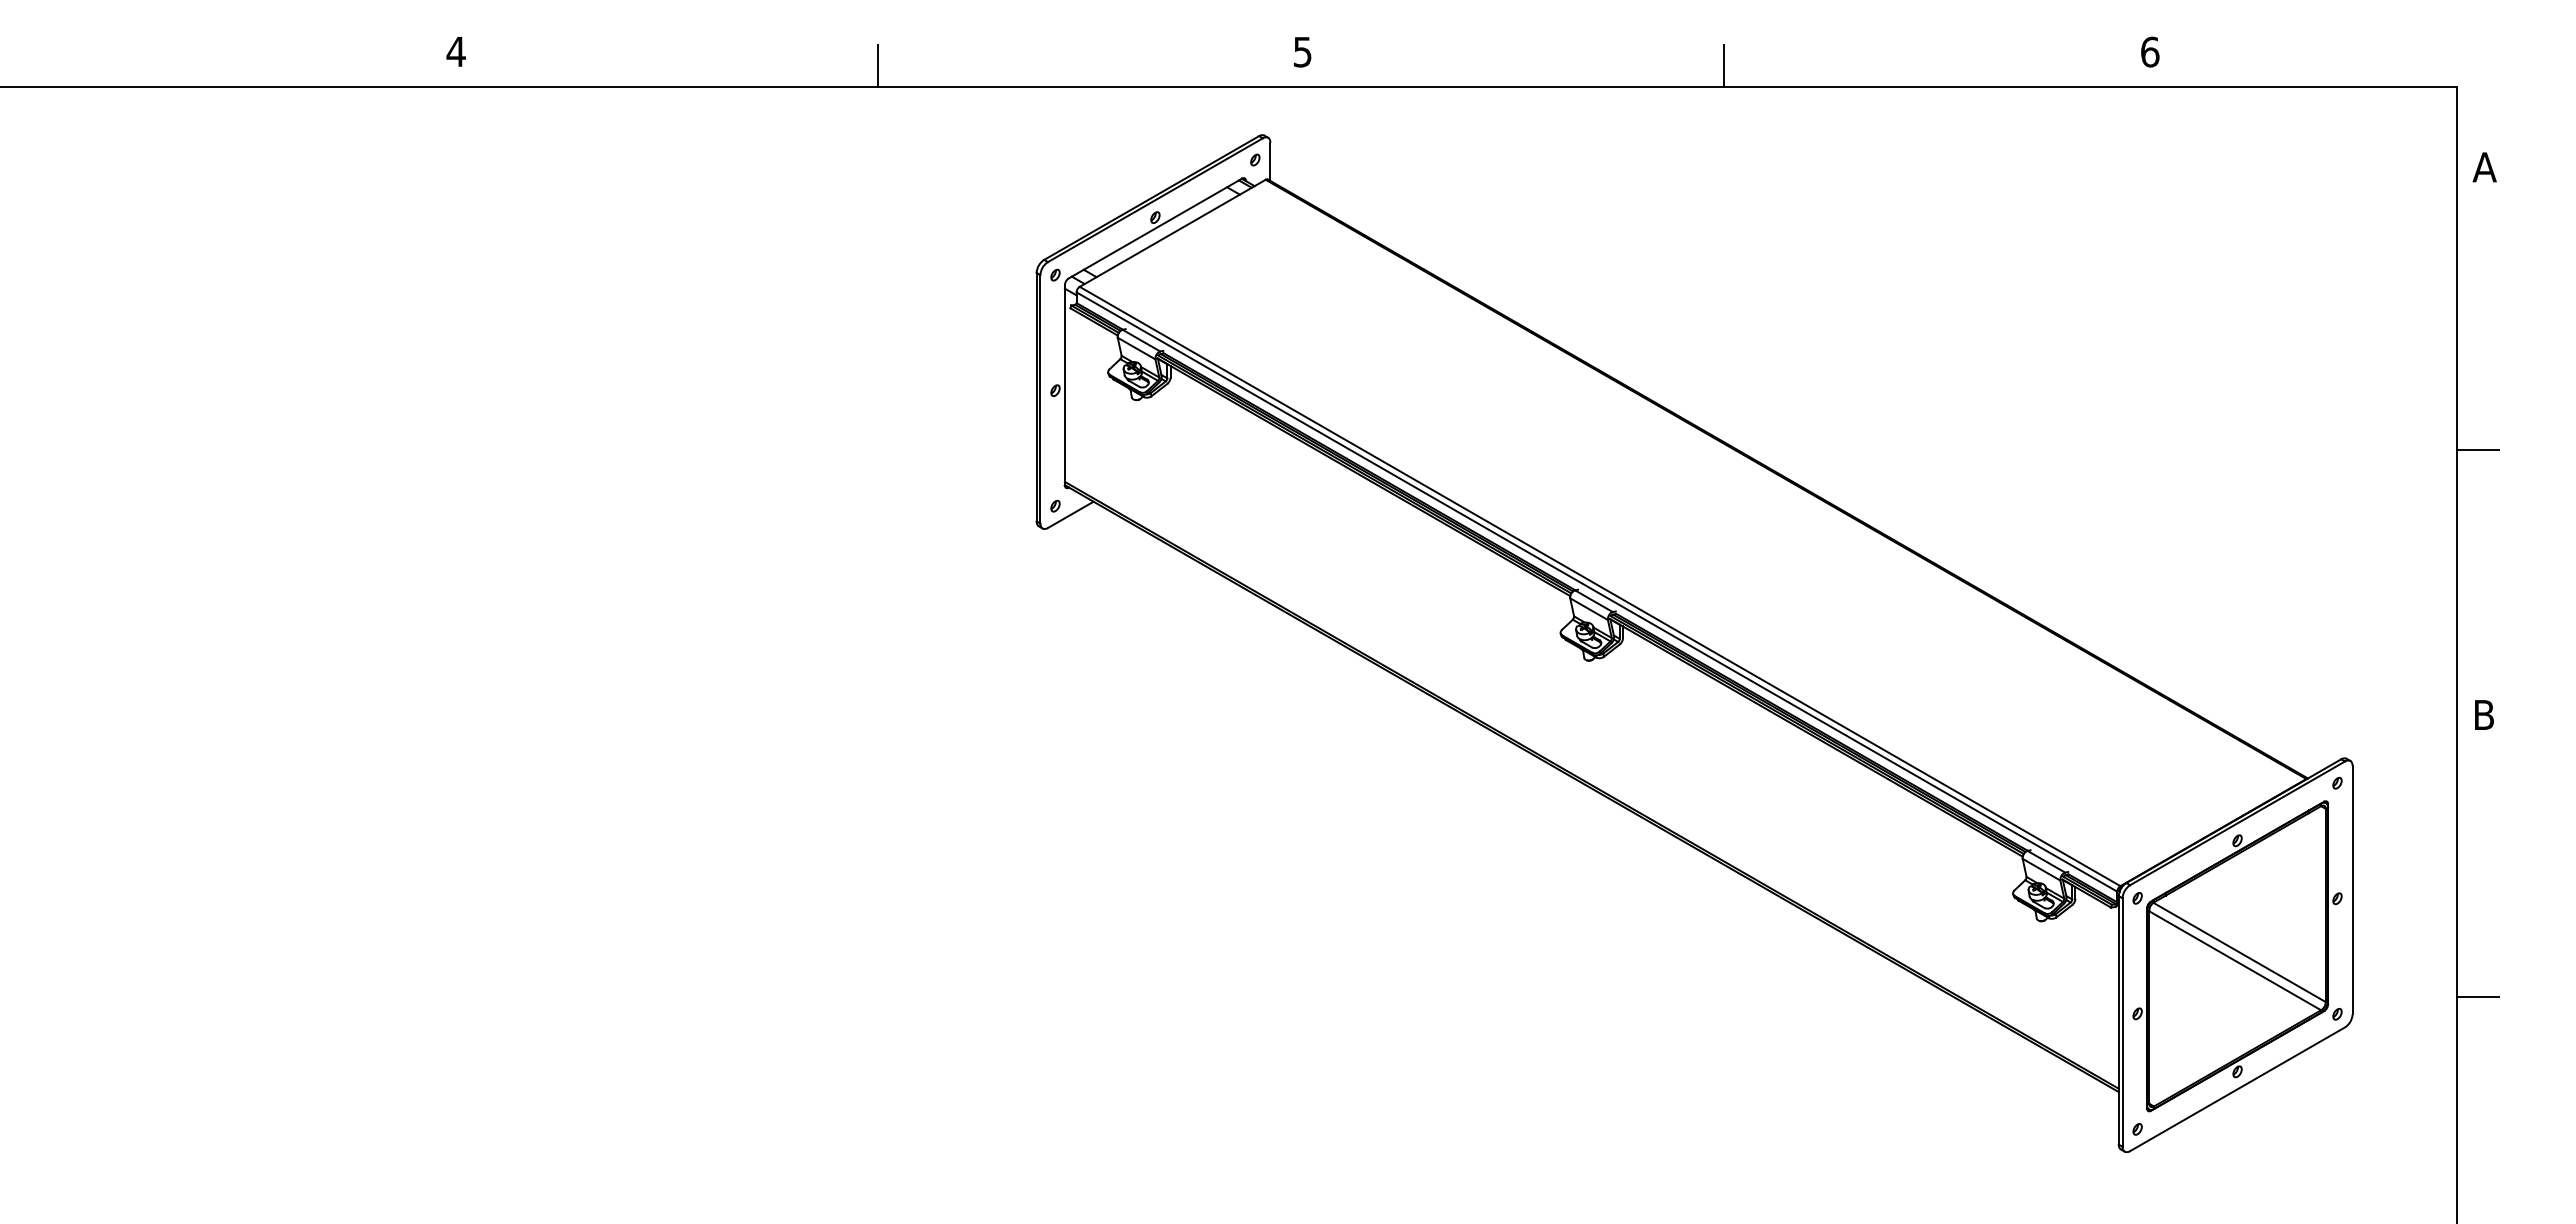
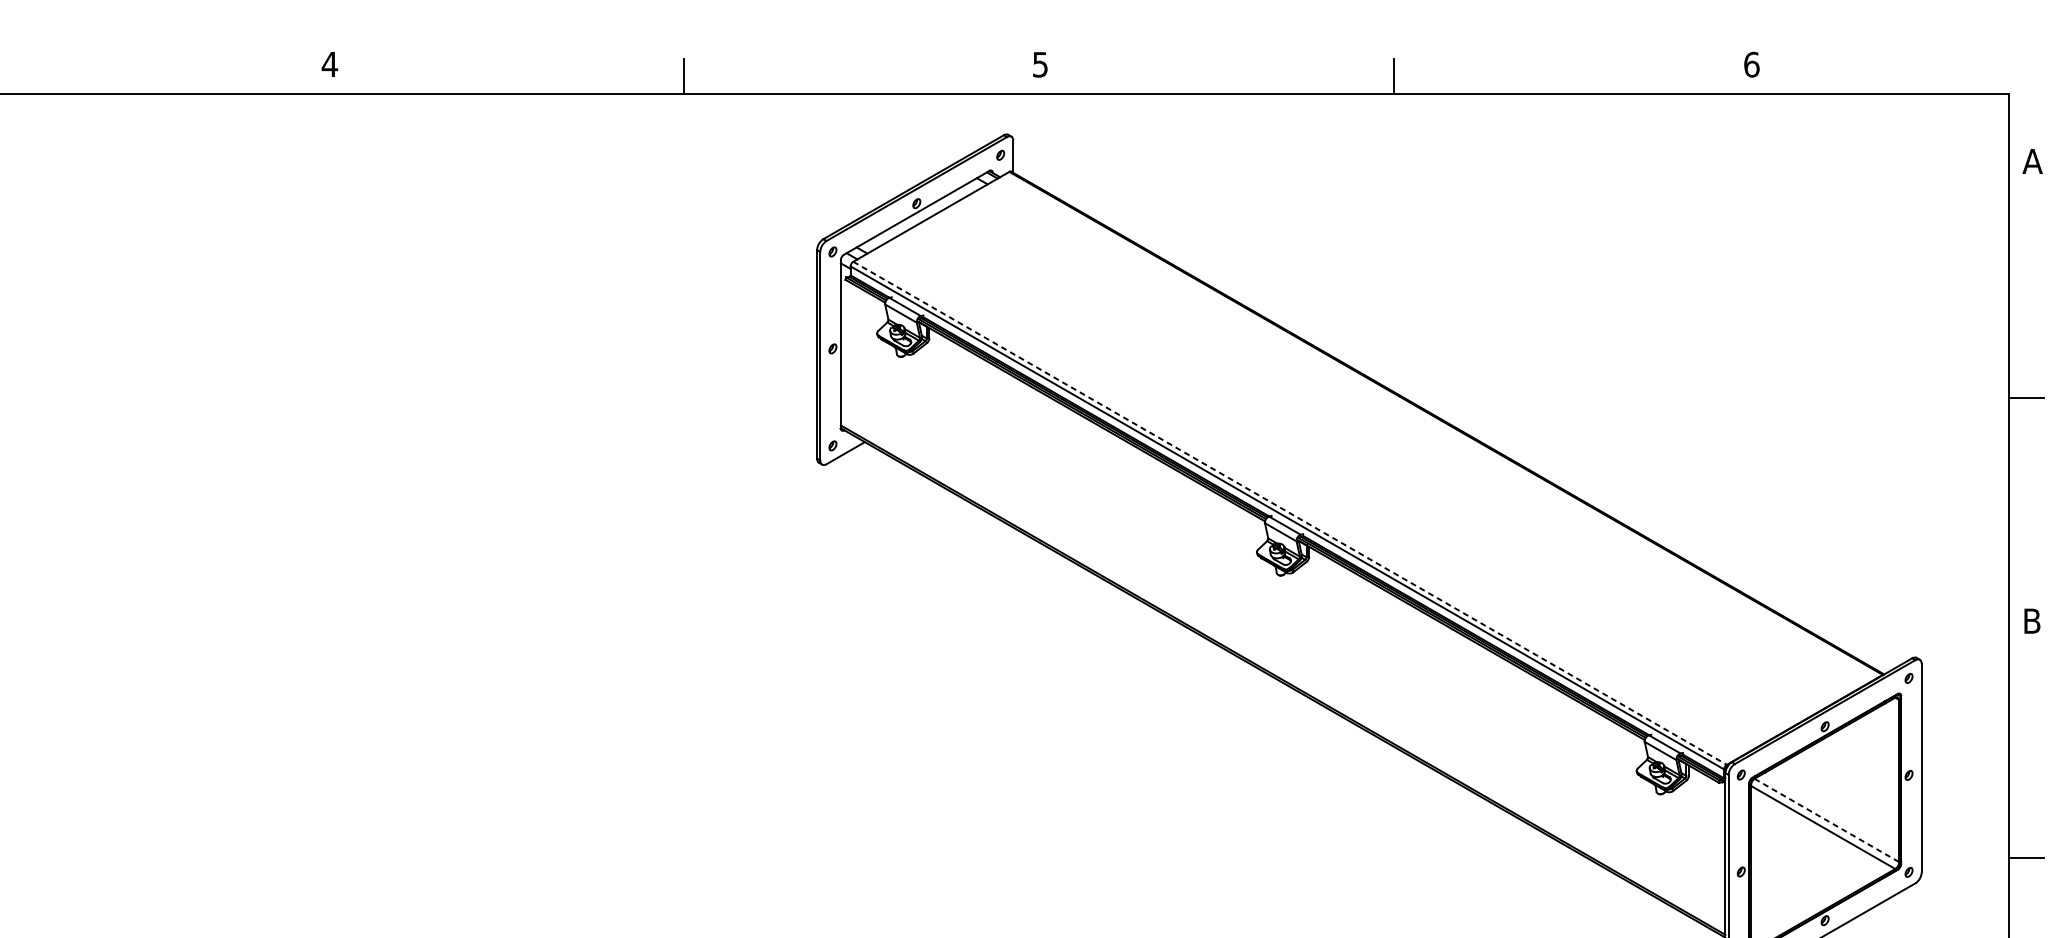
line: (1600, 586) -> (1290, 513), solid -> dashed
line: (2240, 952) -> (1827, 820), solid -> dashed

